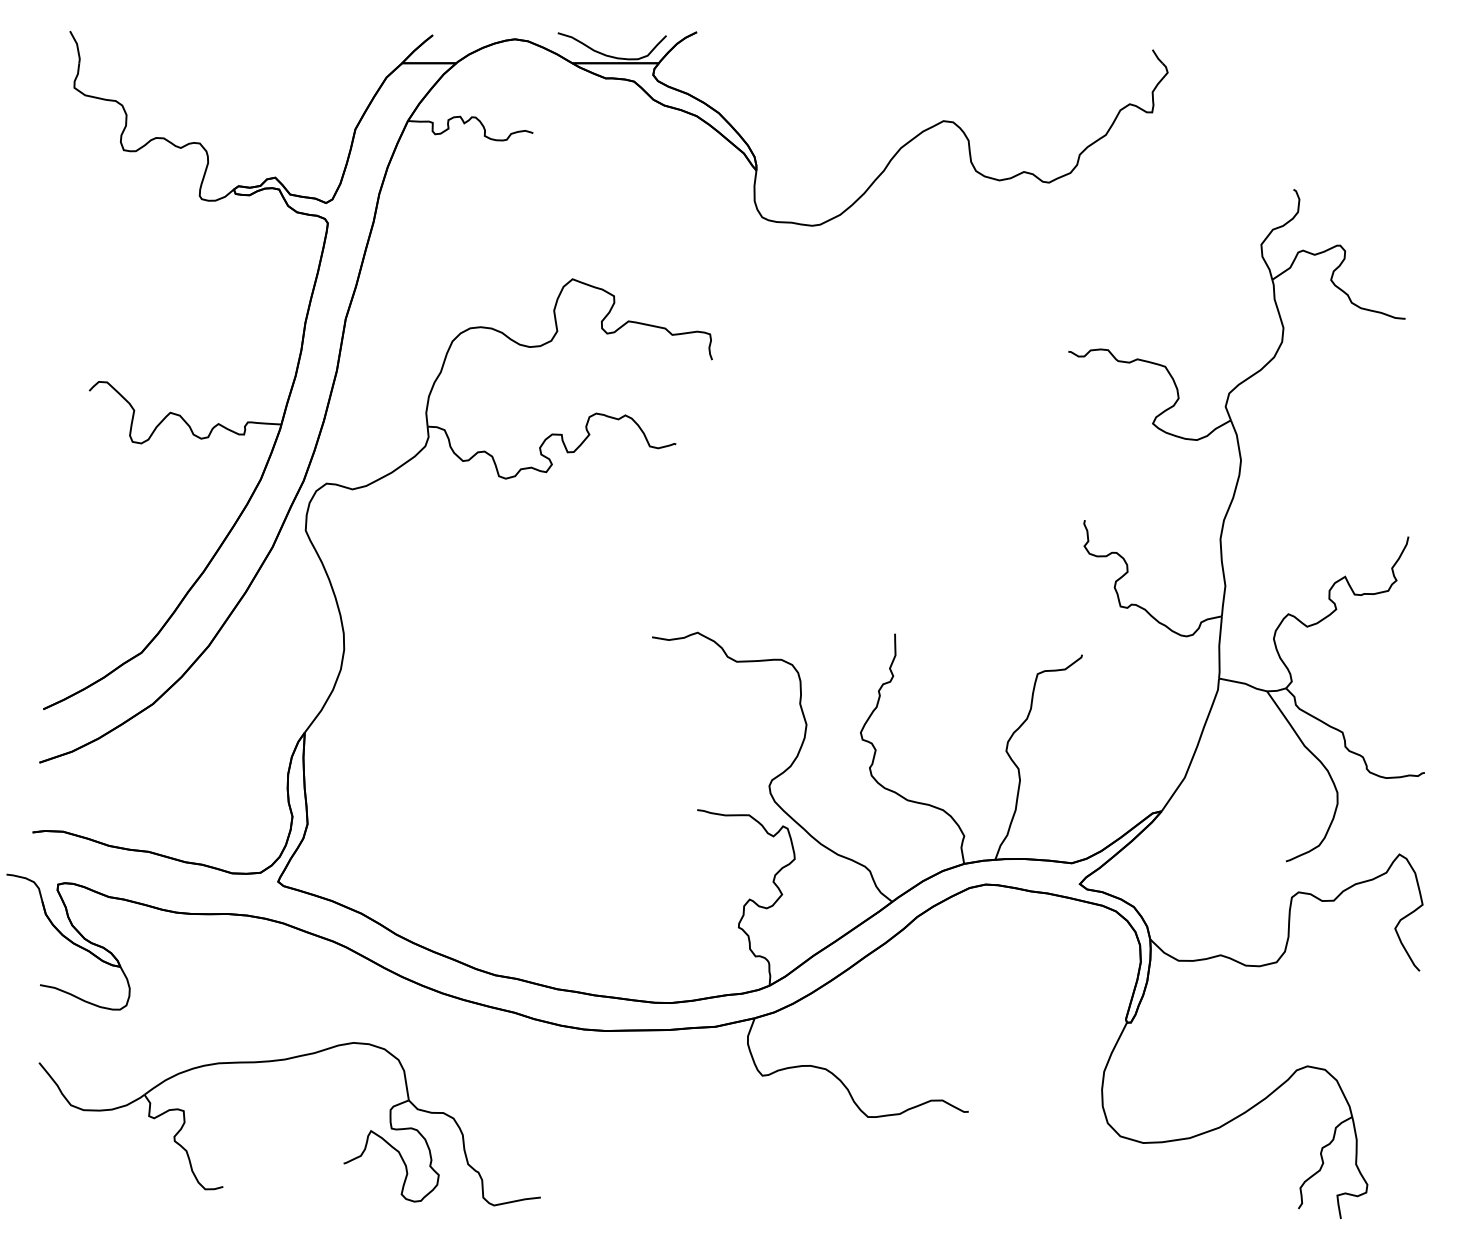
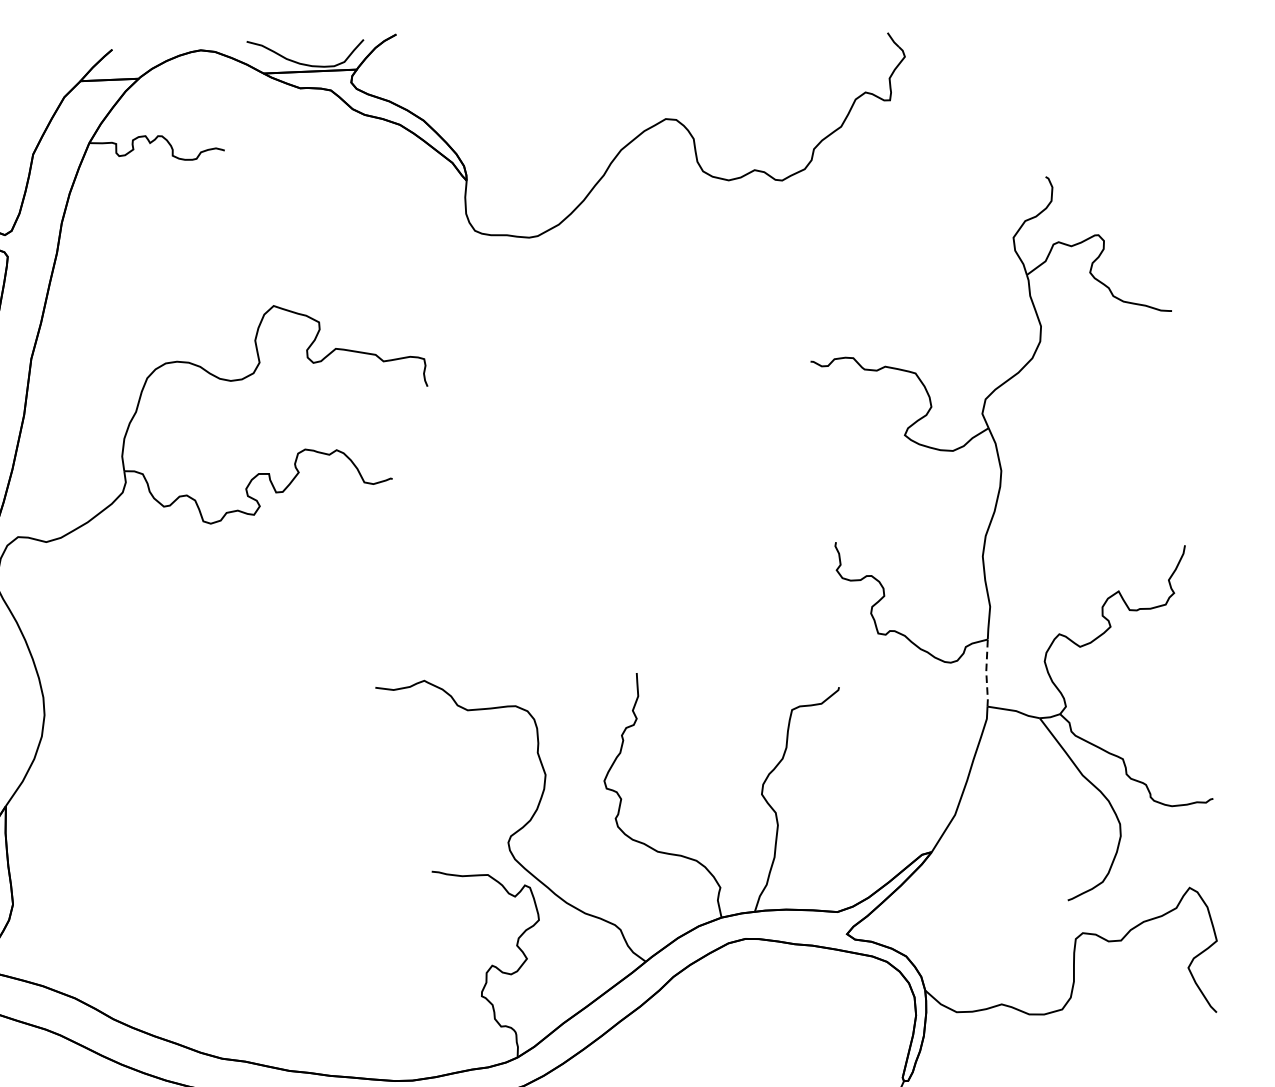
line: (1219, 647) -> (986, 673), solid -> dashed

